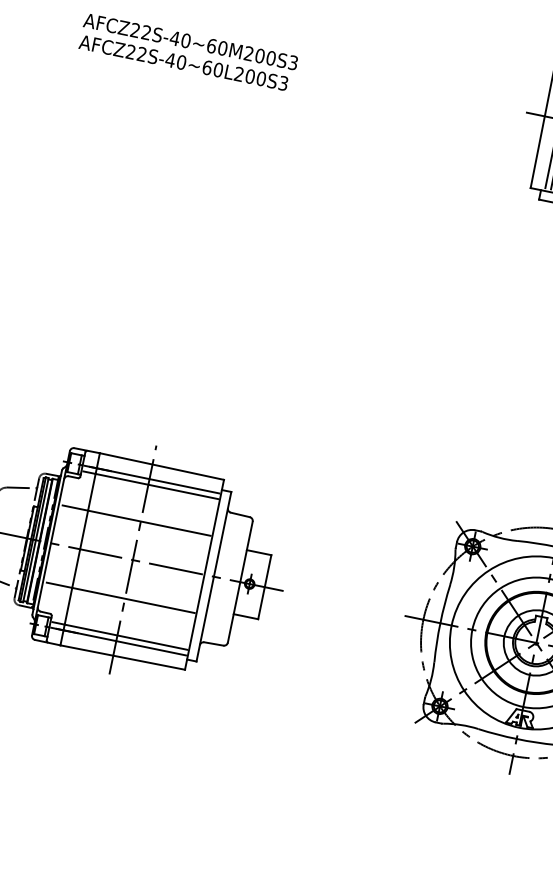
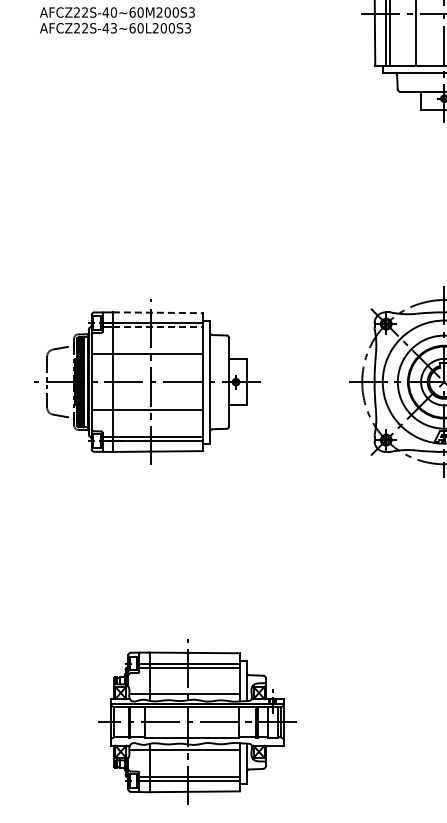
text: (180, 62) -> (113, 28), AFCZ22S-40~60L200S3 -> AFCZ22S-43~60L200S3
line: (162, 466) -> (158, 312), solid -> dashed
line: (157, 486) -> (157, 327), solid -> dashed

